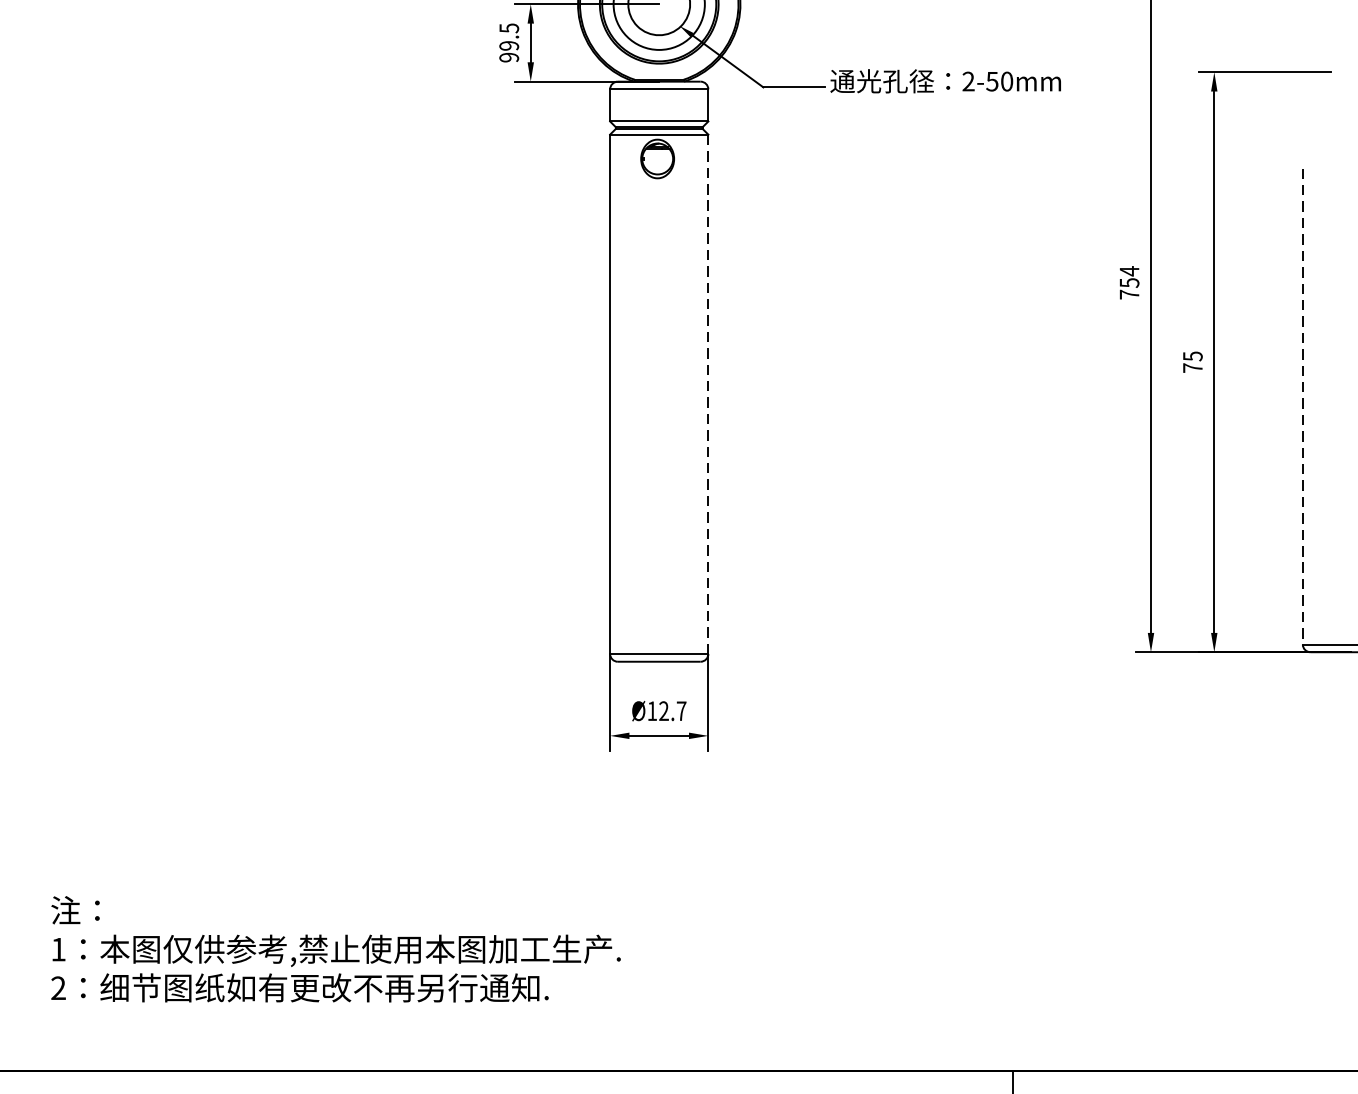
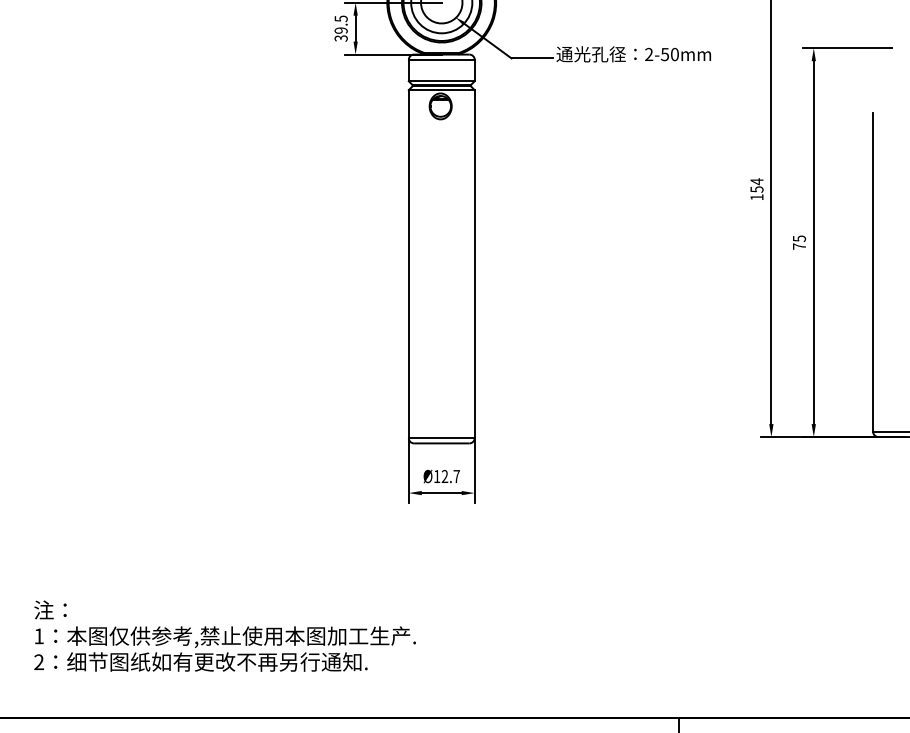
text: (508, 57) -> (340, 38), 99.5 -> 39.5
text: (1128, 294) -> (756, 197), 754 -> 154
line: (708, 393) -> (474, 263), dashed -> solid
line: (1303, 406) -> (873, 272), dashed -> solid

